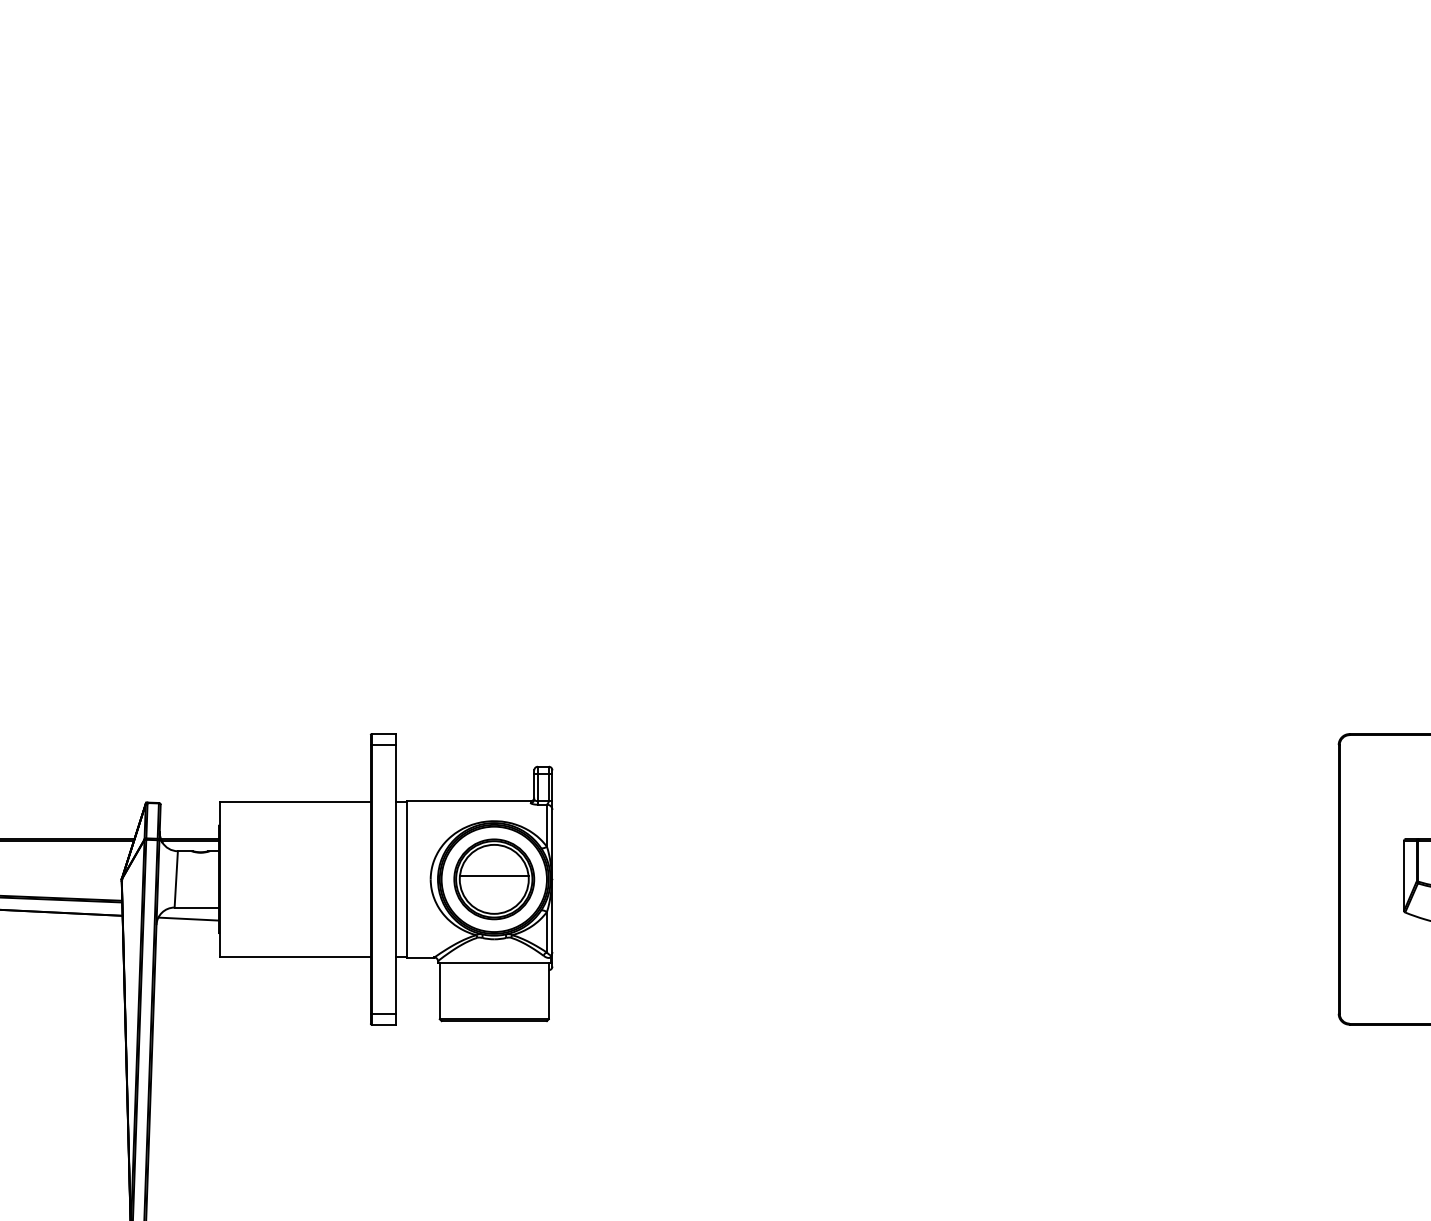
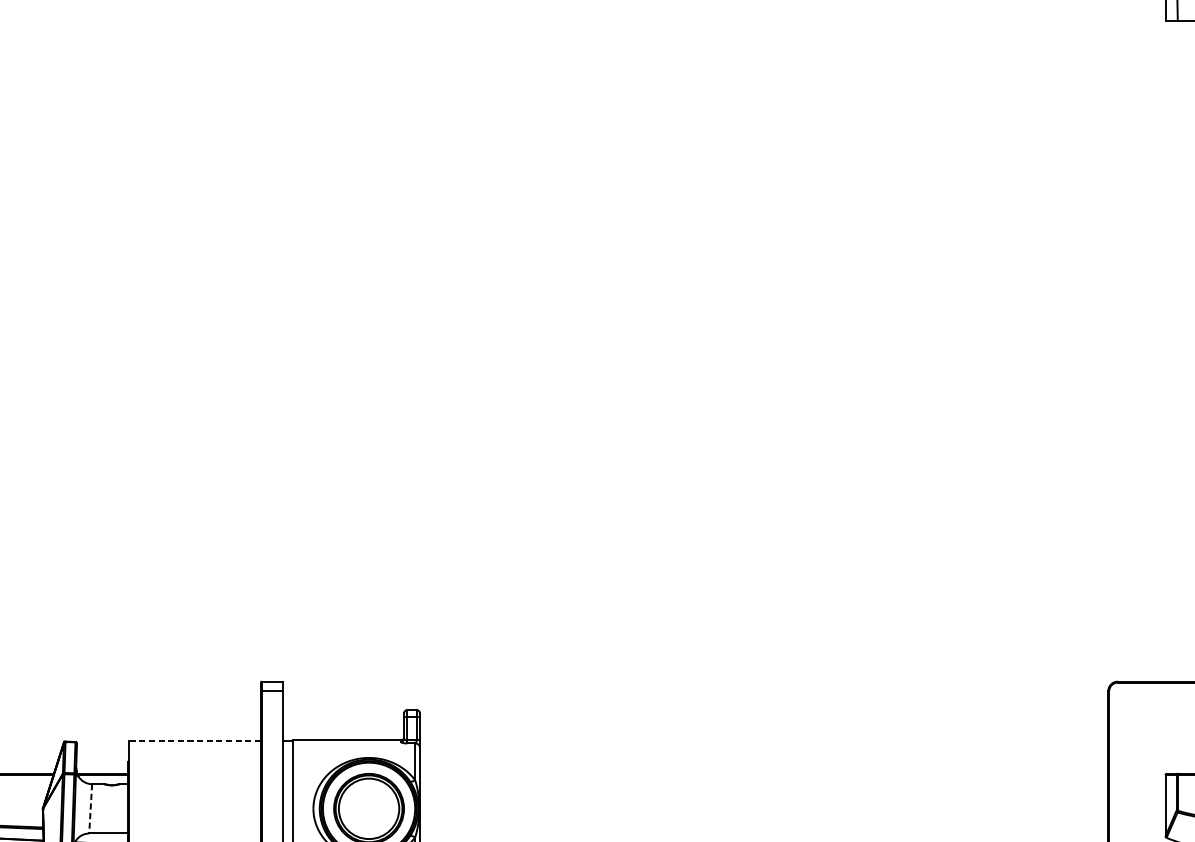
line: (295, 802) -> (195, 741), solid -> dashed
line: (494, 875) -> (369, 805), removed
line: (176, 879) -> (90, 808), solid -> dashed

